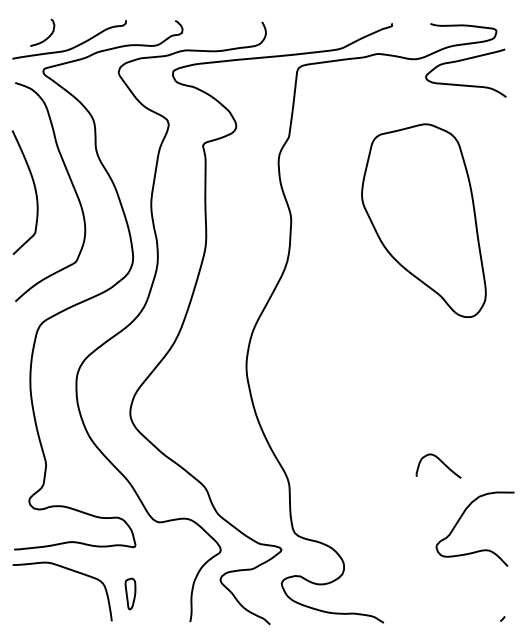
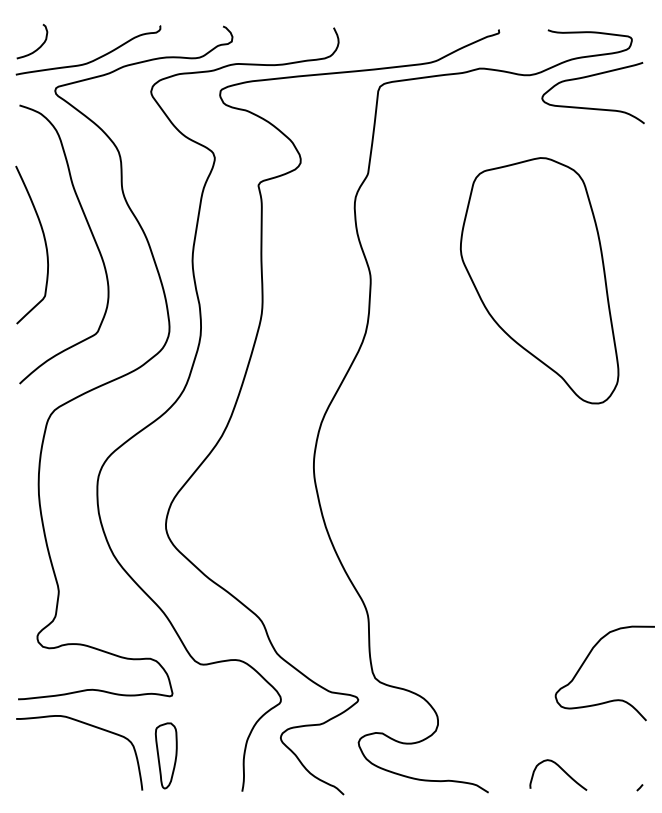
curve: (47, 37) -> (38, 47), moved
curve: (441, 462) -> (562, 770), moved
part: (129, 593) -> (165, 755), size x1.67

